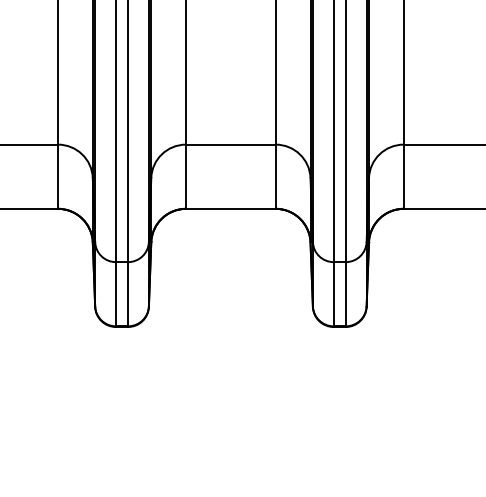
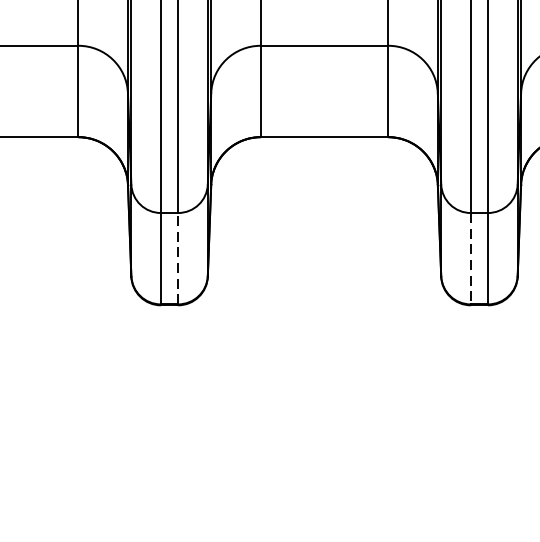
line: (128, 293) -> (178, 257), solid -> dashed
line: (333, 294) -> (470, 259), solid -> dashed

